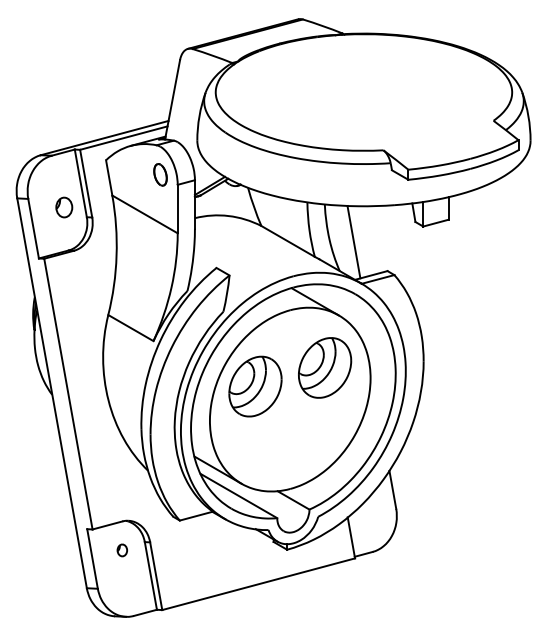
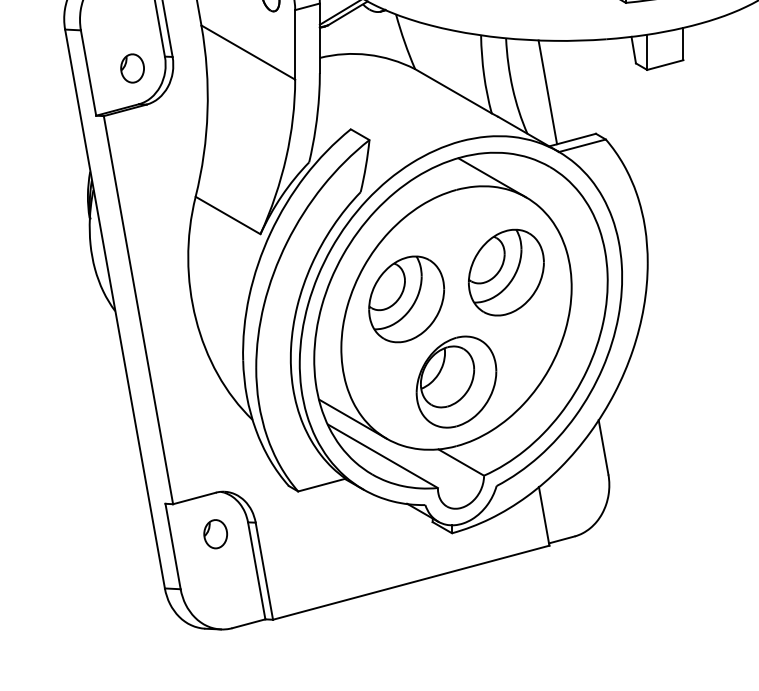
part: (64, 207) -> (132, 68), moved
part: (289, 443) -> (455, 380), added
part: (122, 550) -> (216, 534), size x1.67

